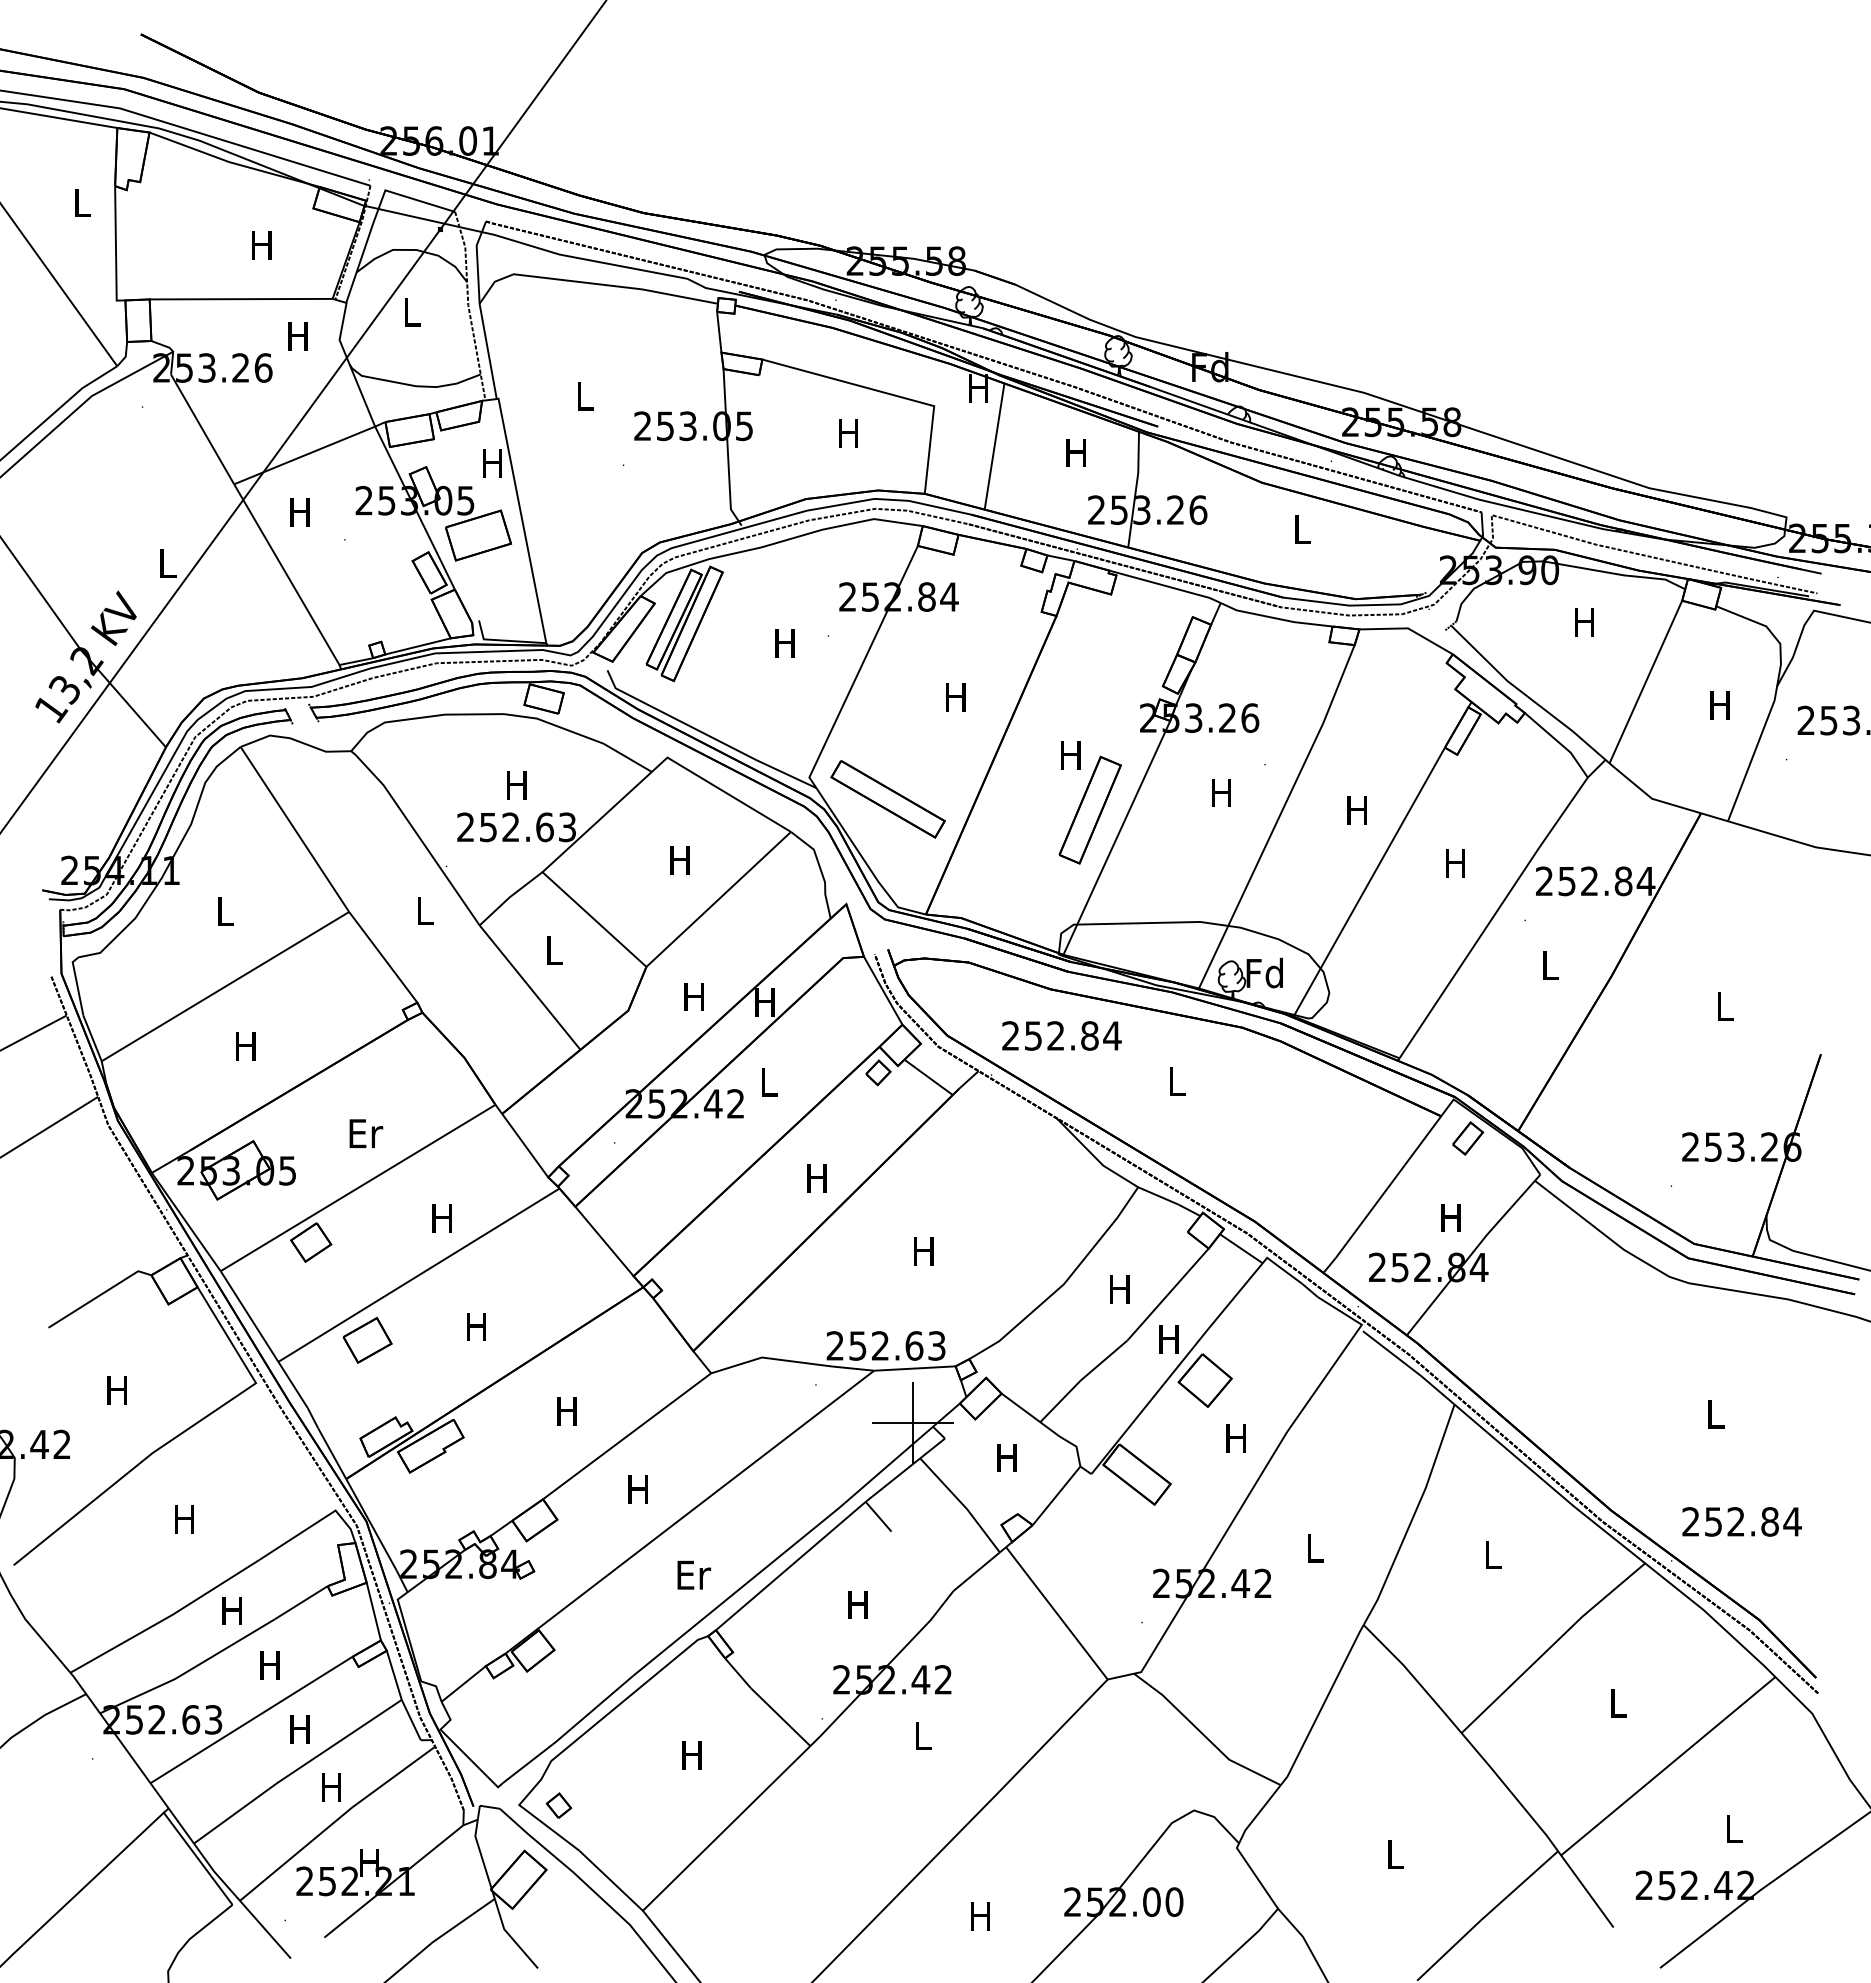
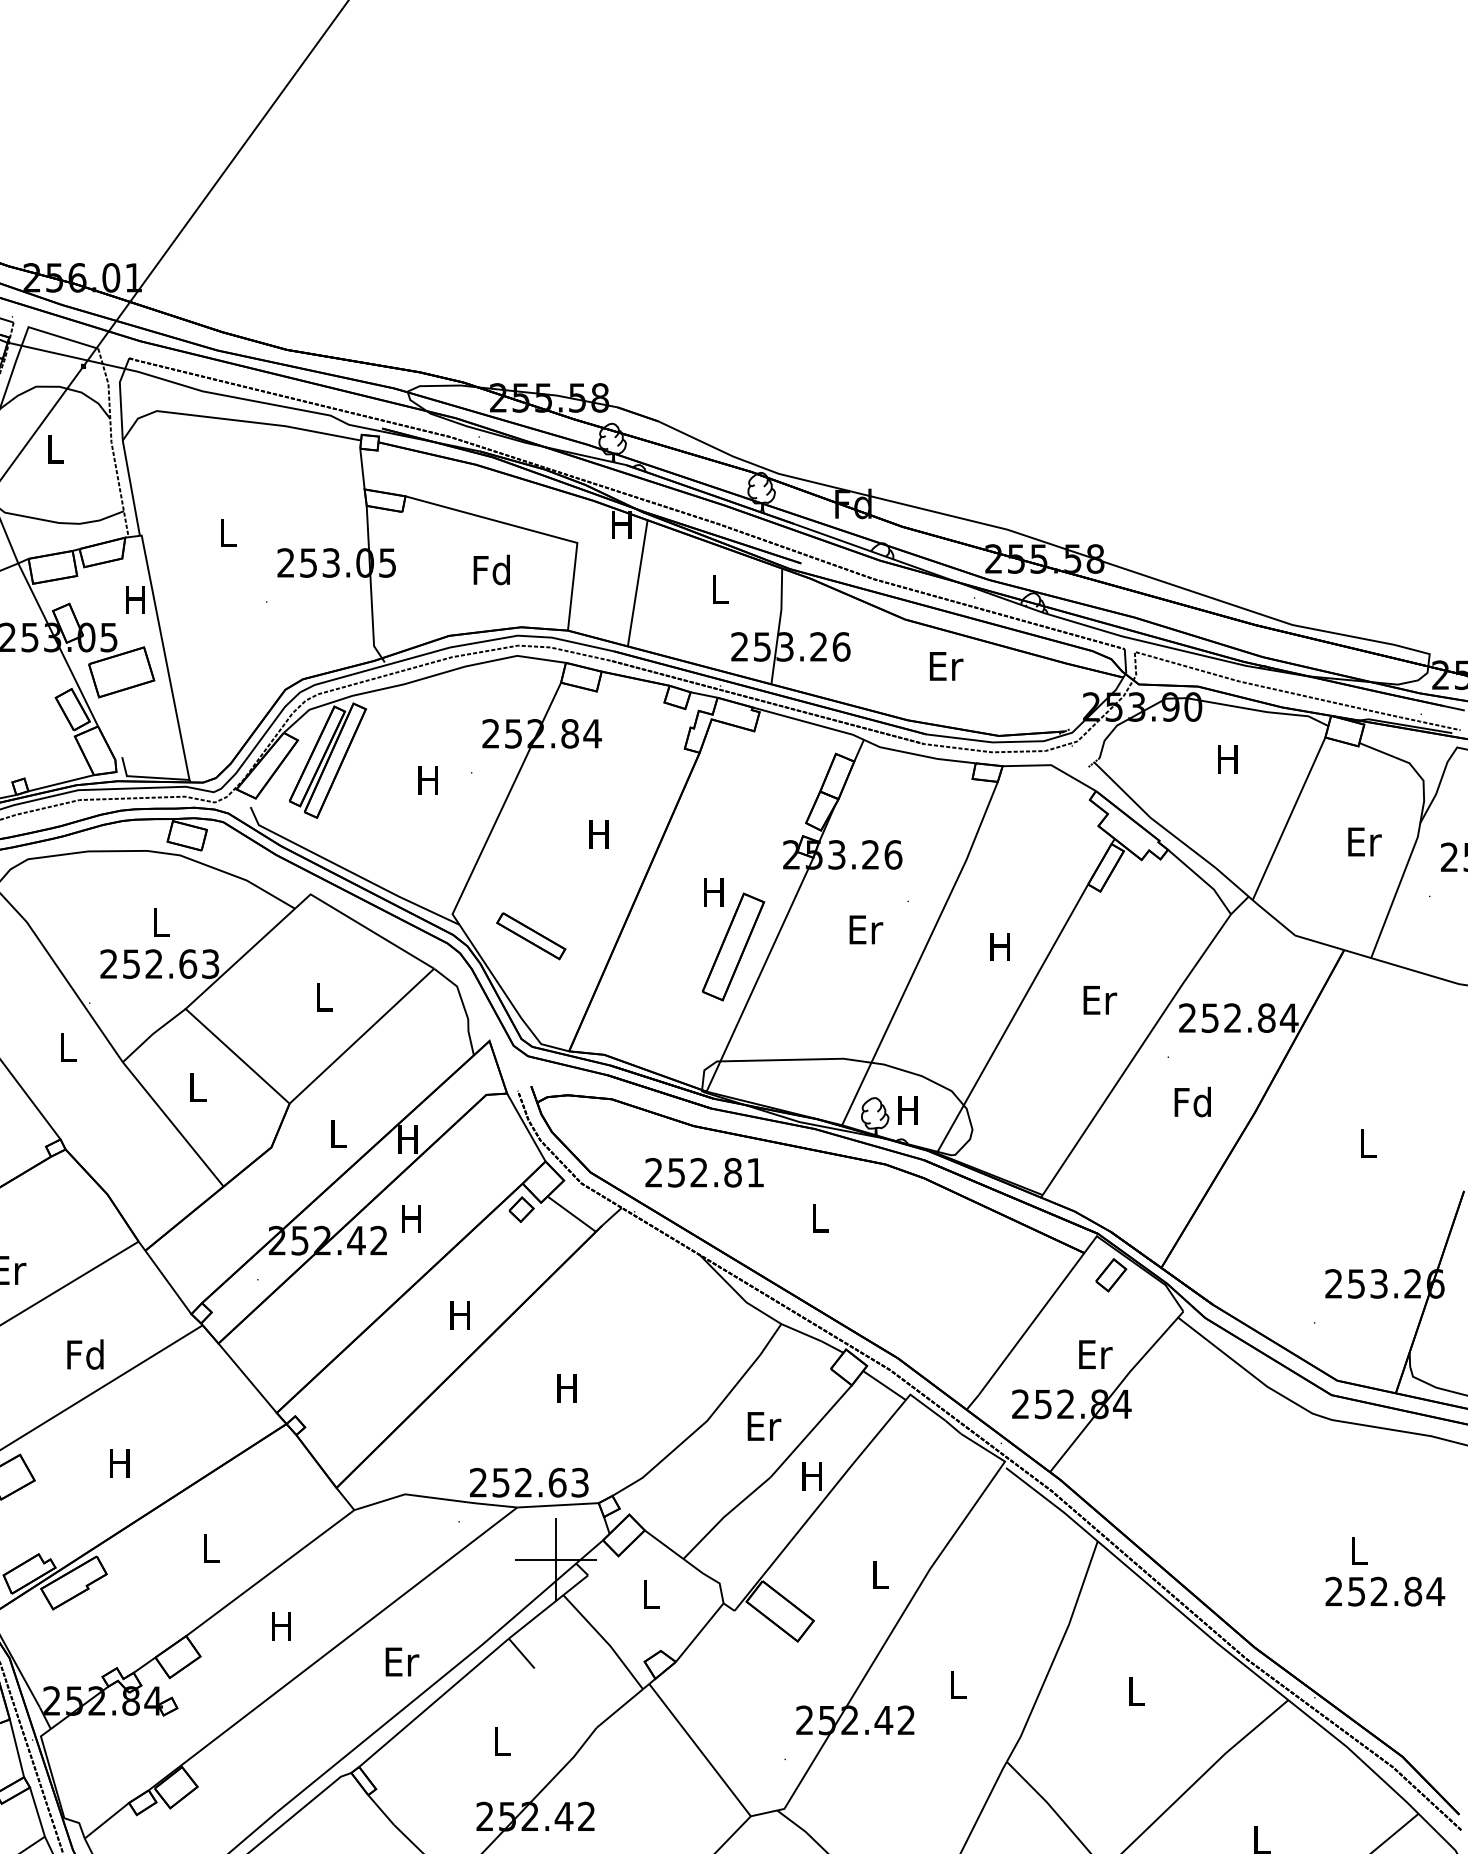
text: (848, 433) -> (491, 570), H -> Fd
text: (1075, 452) -> (718, 589), H -> L
text: (1303, 529) -> (946, 666), L -> Er
text: (1721, 704) -> (1364, 841), H -> Er
text: (516, 785) -> (159, 922), H -> L
text: (1222, 792) -> (865, 929), H -> Er
part: (887, 799) -> (530, 936), size x0.6
text: (679, 860) -> (322, 997), H -> L
text: (1456, 863) -> (1099, 1000), H -> Er
text: (1549, 965) -> (1192, 1102), L -> Fd
text: (1264, 972) -> (907, 1109), Fd -> H
text: (693, 996) -> (336, 1133), H -> L
text: (1112, 1035) -> (755, 1172), 252.84 -> 252.81
text: (767, 1082) -> (410, 1219), L -> H
text: (442, 1217) -> (85, 1354), H -> Fd
text: (1452, 1217) -> (1095, 1354), H -> Er
text: (1121, 1289) -> (764, 1426), H -> Er
part: (1204, 1380) -> (847, 1517), removed
text: (566, 1411) -> (209, 1548), H -> L
text: (1235, 1438) -> (878, 1575), H -> L
text: (1006, 1457) -> (649, 1594), H -> L
text: (1741, 1521) -> (1384, 1591), moved
text: (694, 1574) -> (402, 1661), moved
text: (857, 1604) -> (500, 1741), H -> L

